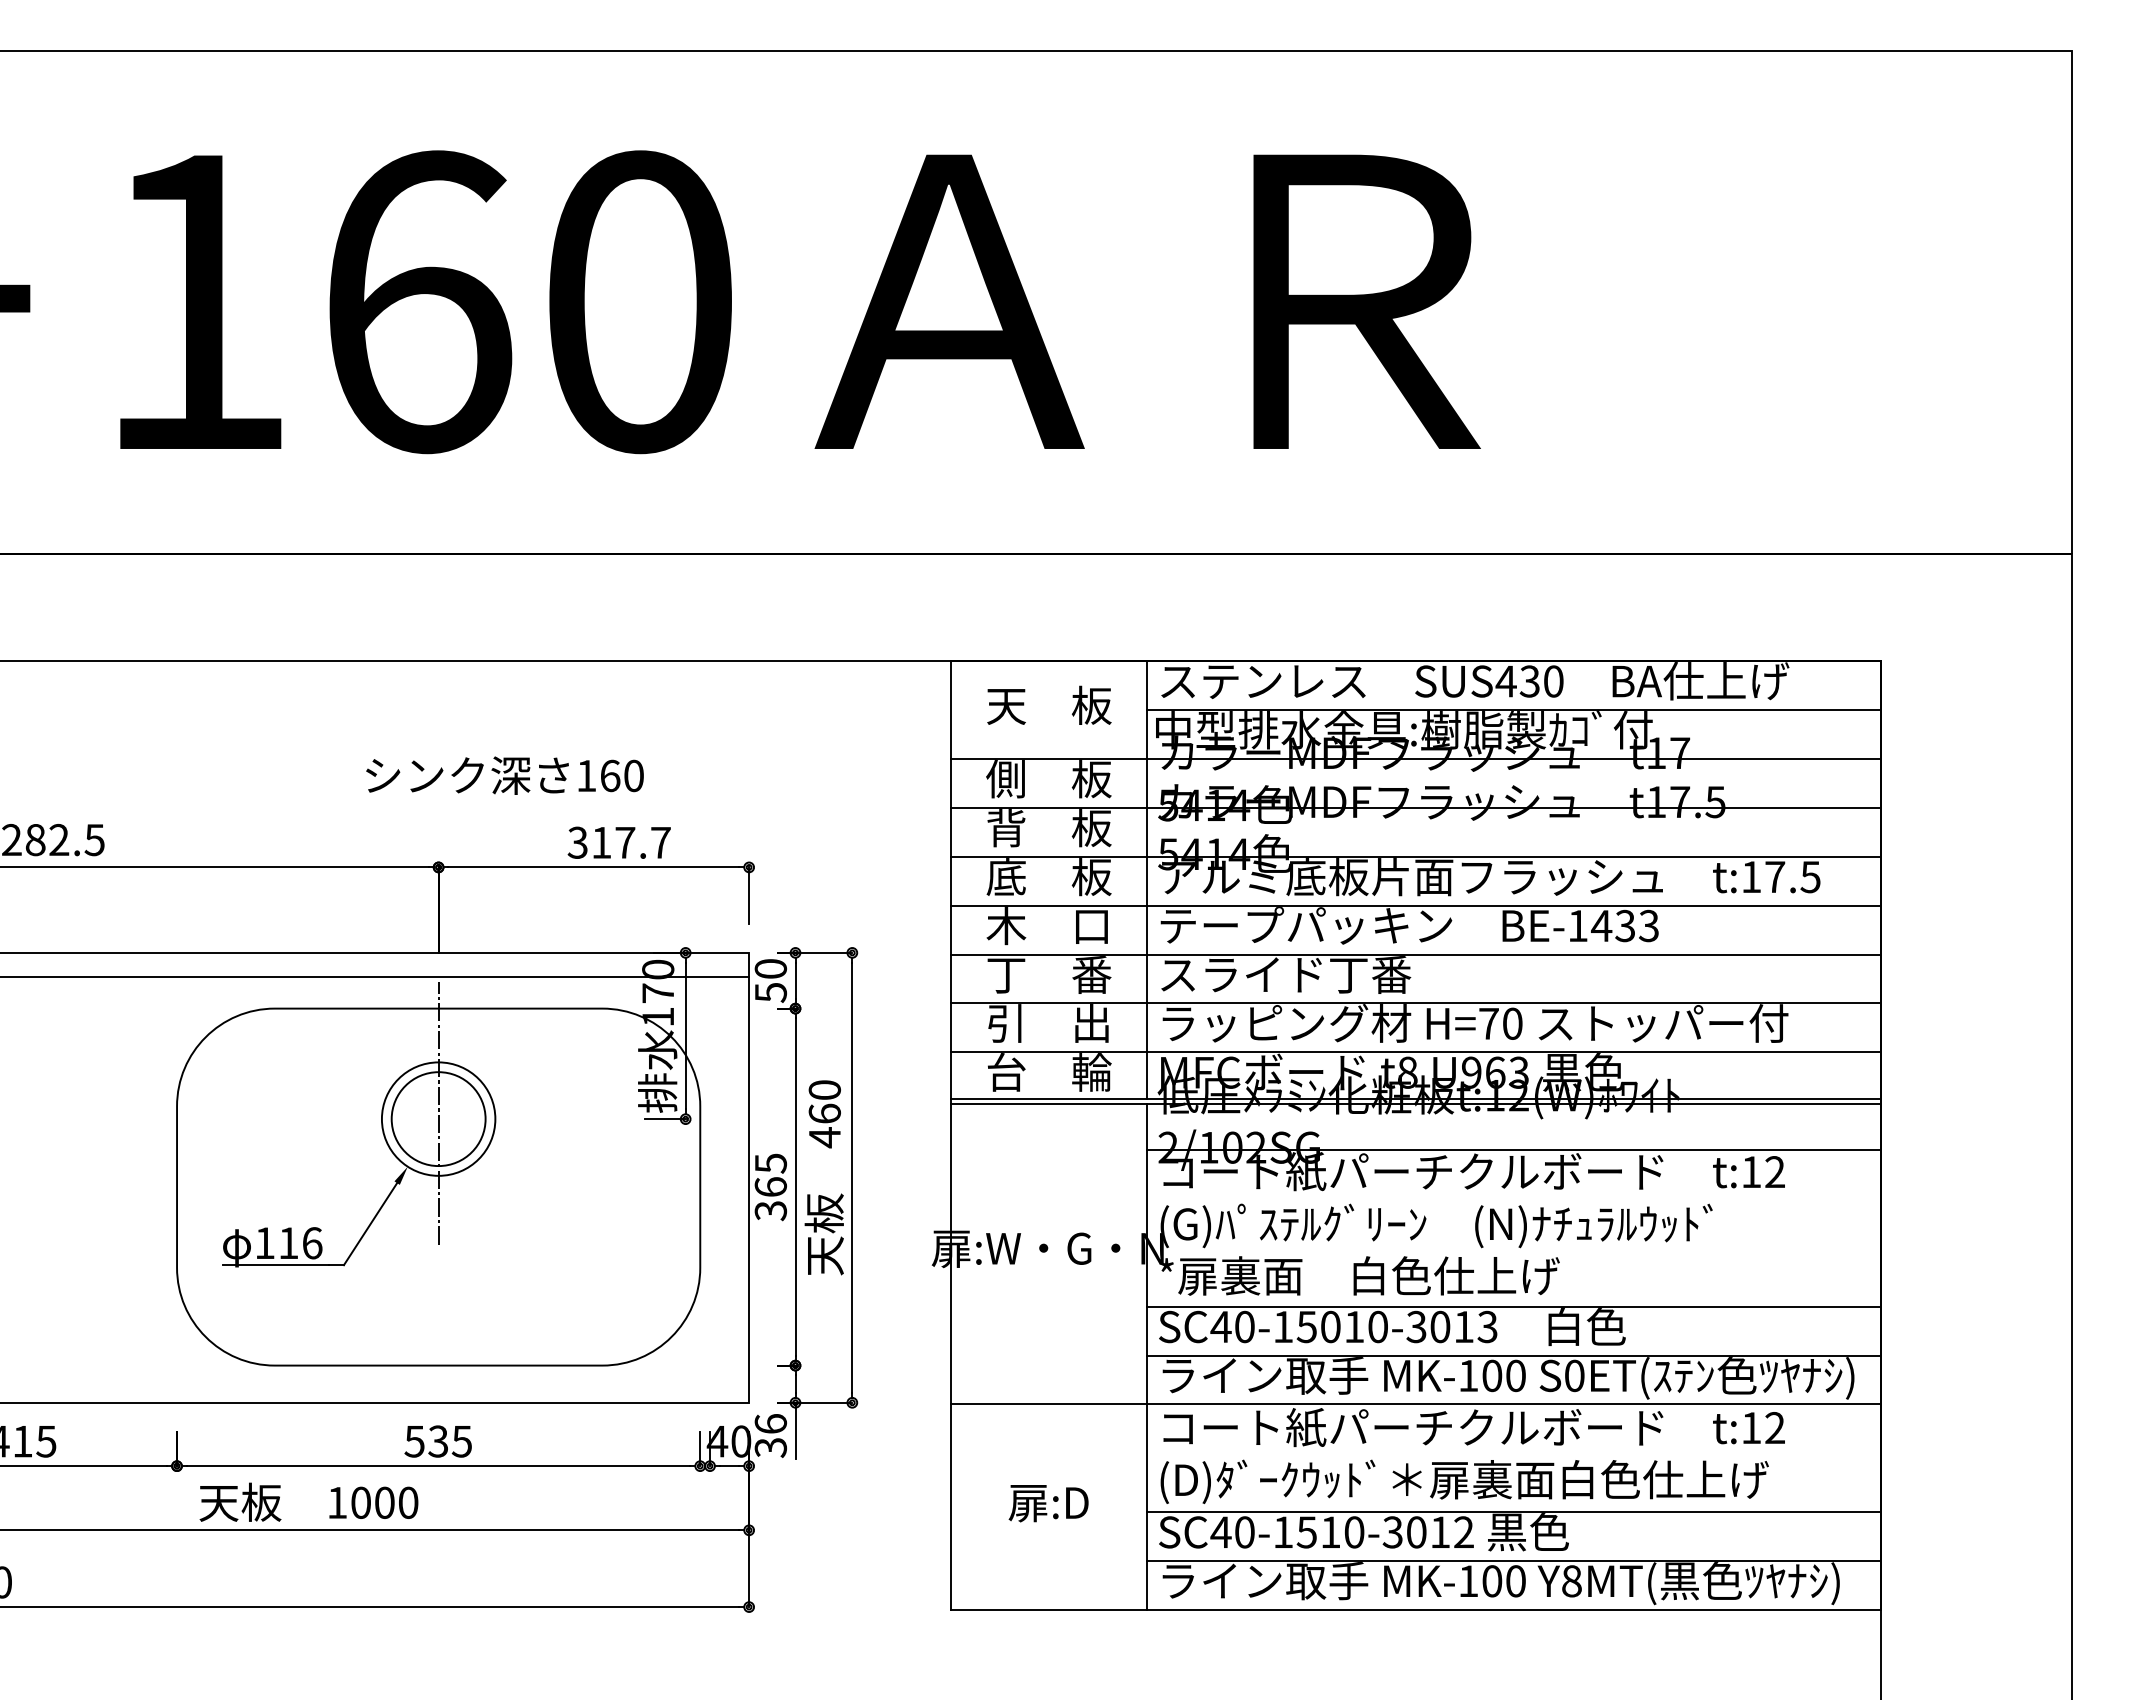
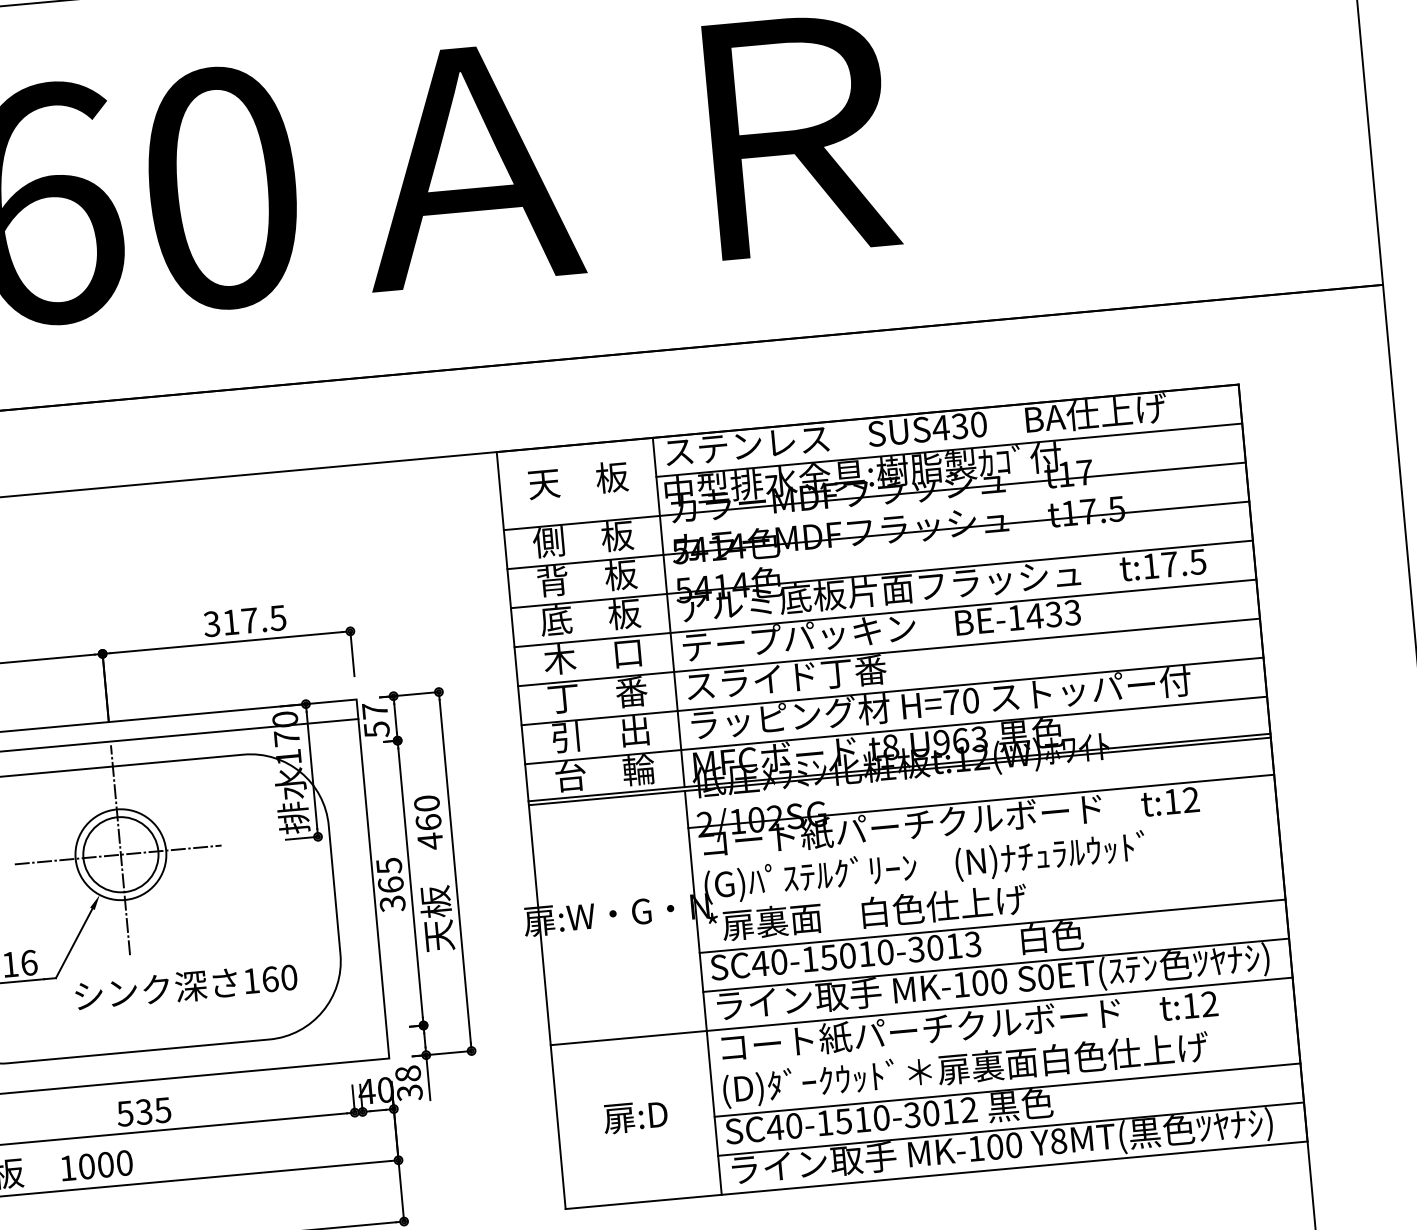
text: (504, 775) -> (185, 986), moved
text: (660, 842) -> (277, 617), 317.7 -> 317.5
text: (770, 968) -> (374, 710), 50 -> 57
line: (434, 1119) -> (117, 855), added
text: (770, 1423) -> (407, 1073), 36 -> 38

